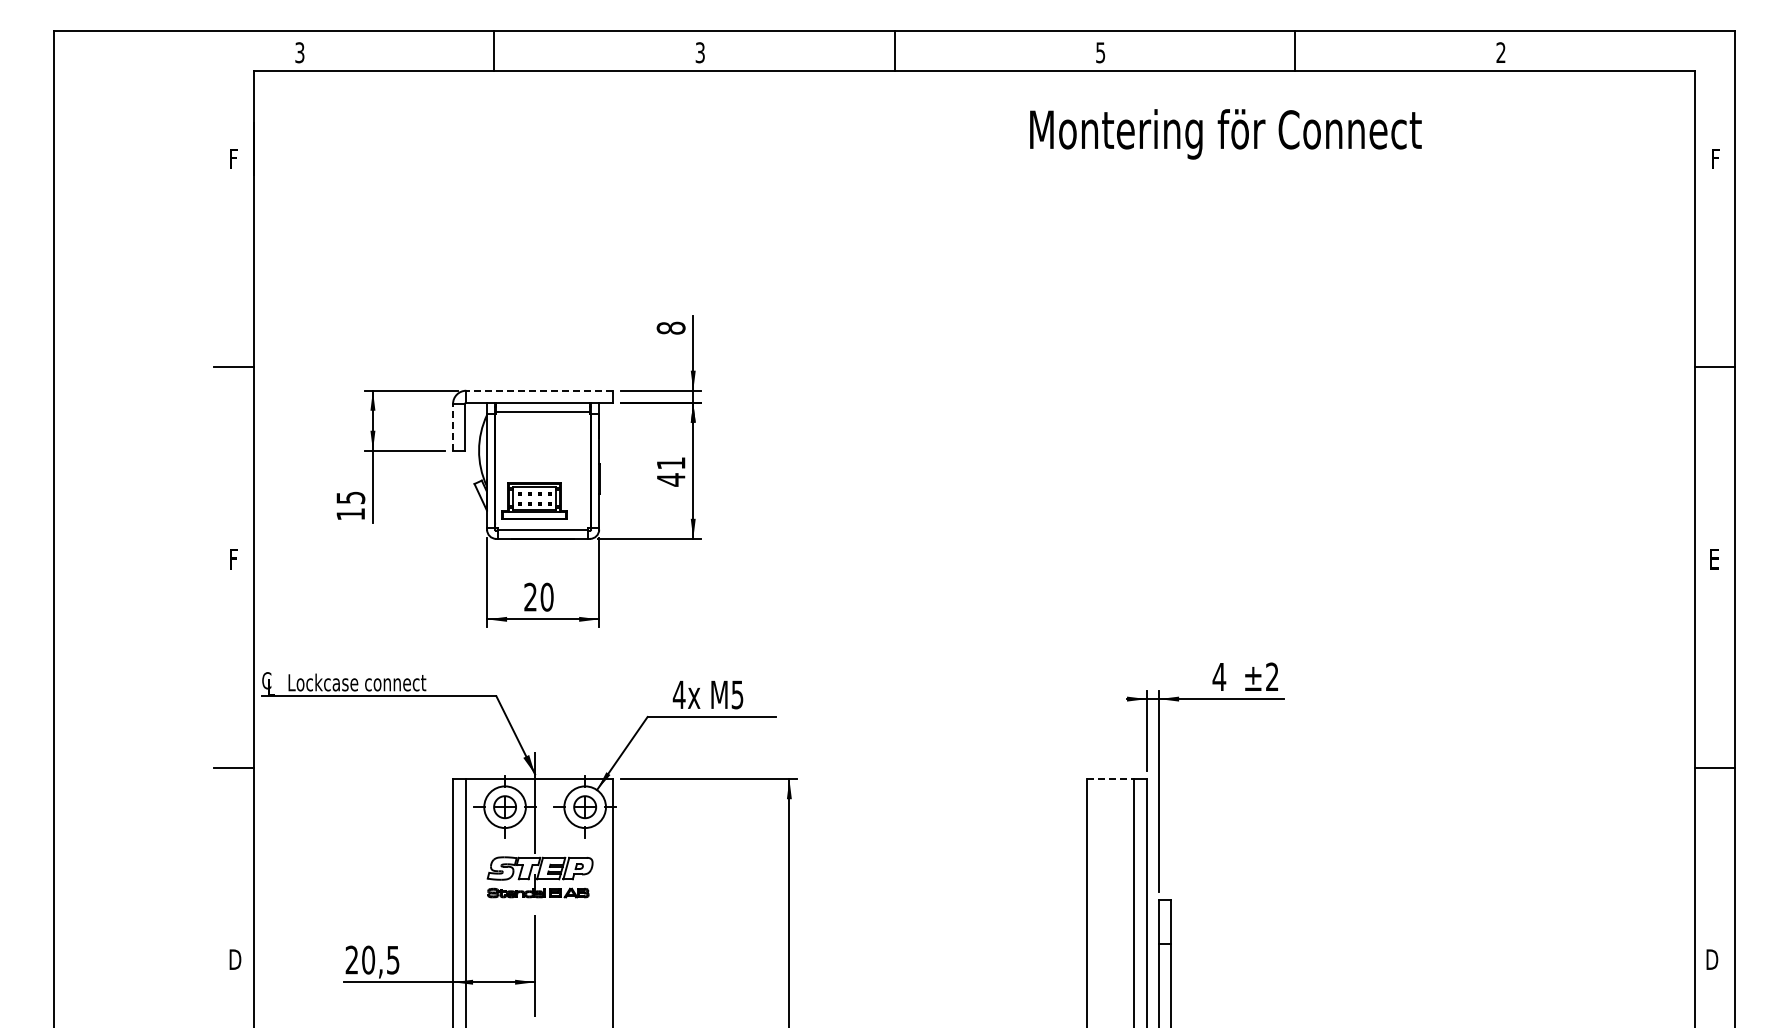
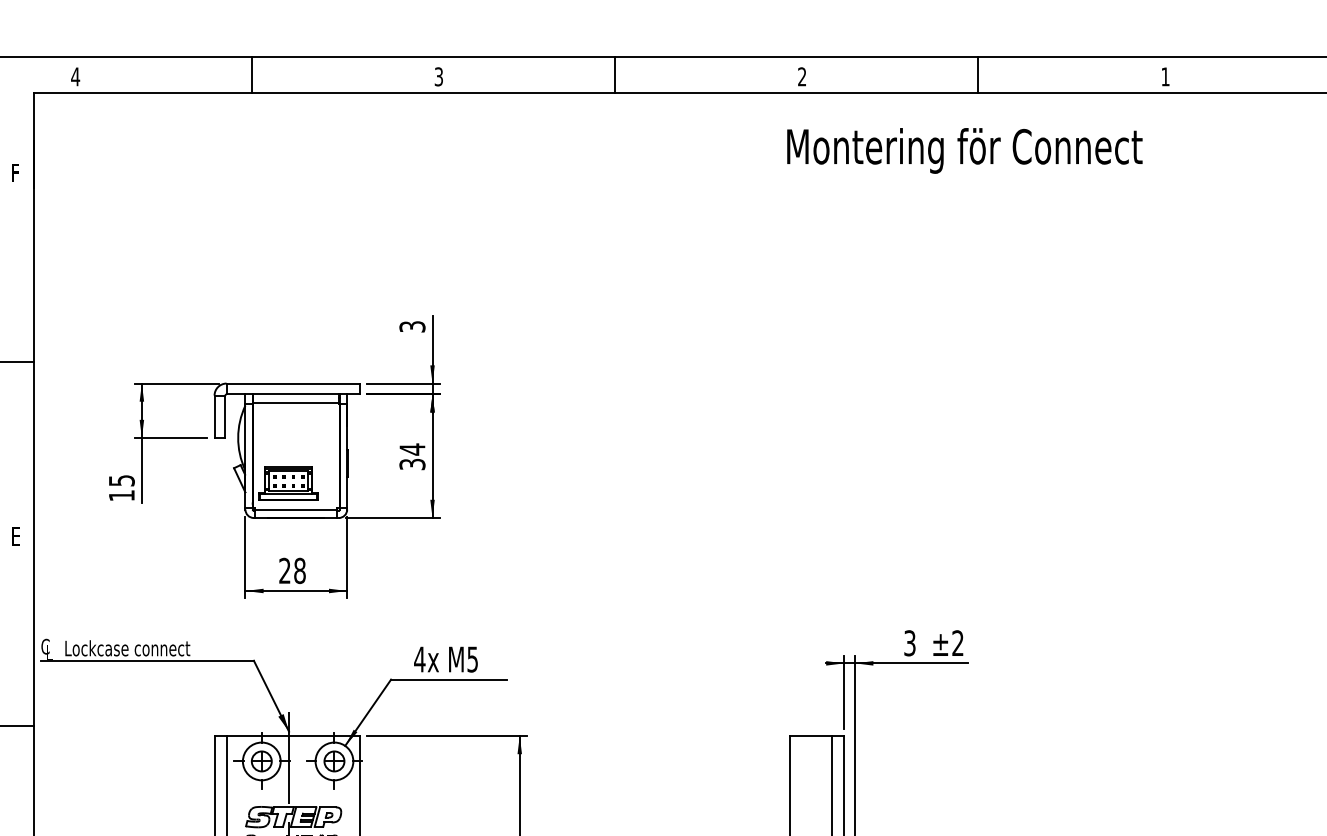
text: (299, 52) -> (75, 76), 3 -> 4
text: (1100, 52) -> (802, 76), 5 -> 2
text: (1500, 52) -> (1165, 76), 2 -> 1
text: (1225, 134) -> (964, 151), moved
text: (670, 327) -> (411, 326), 8 -> 3
line: (539, 390) -> (293, 383), dashed -> solid
line: (453, 426) -> (214, 416), dashed -> solid
text: (670, 471) -> (411, 456), 41 -> 34
text: (235, 563) -> (17, 540), F -> E
text: (546, 597) -> (299, 571), 20 -> 28
text: (1219, 676) -> (910, 642), 4 -> 3
line: (1110, 779) -> (811, 736), dashed -> solid

